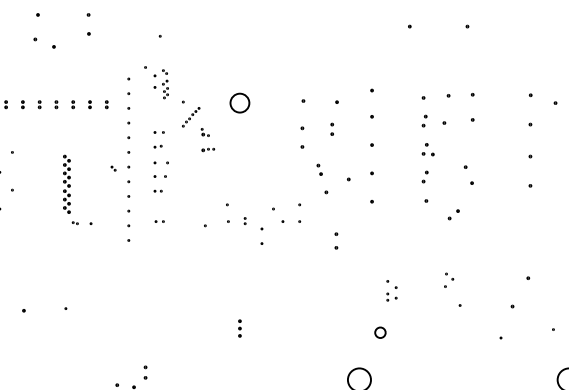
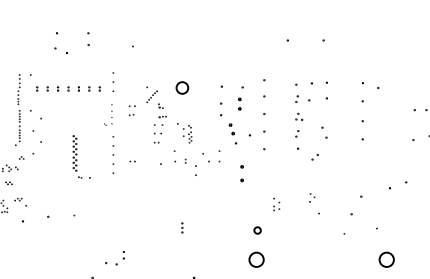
part: (156, 82) -> (184, 133), moved
part: (331, 129) -> (239, 104), size x1.6
part: (120, 145) -> (108, 114), size x0.7
part: (319, 169) -> (231, 129), size x1.6
part: (161, 176) -> (158, 133), moved
part: (77, 189) -> (81, 156), moved
part: (336, 240) -> (242, 173), size x1.6
circle: (380, 332) -> (257, 230), moved

